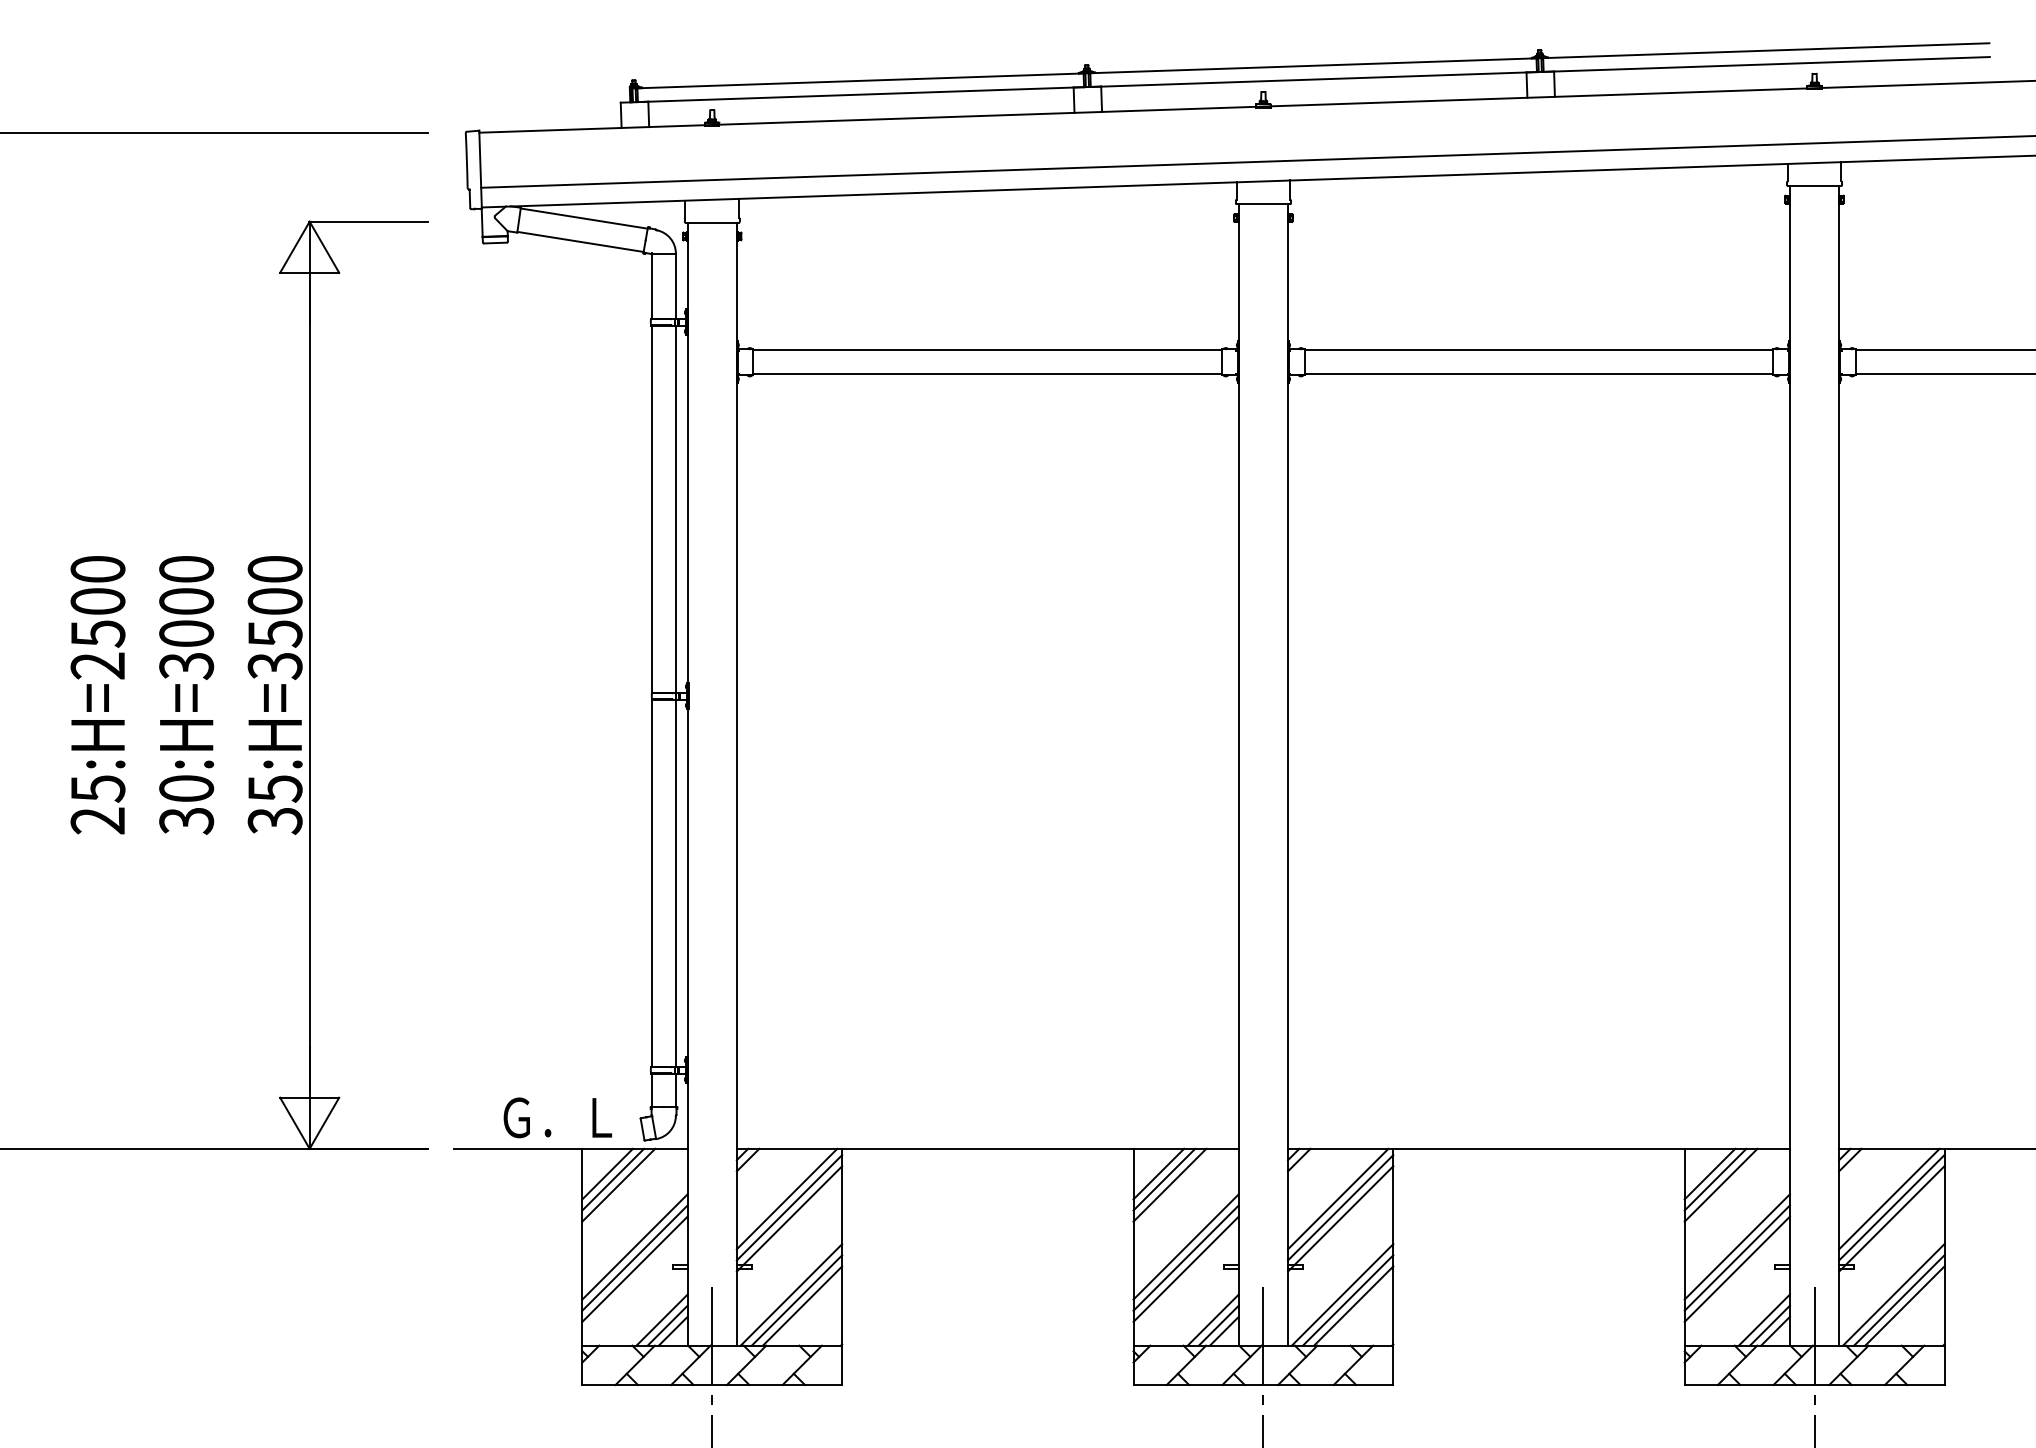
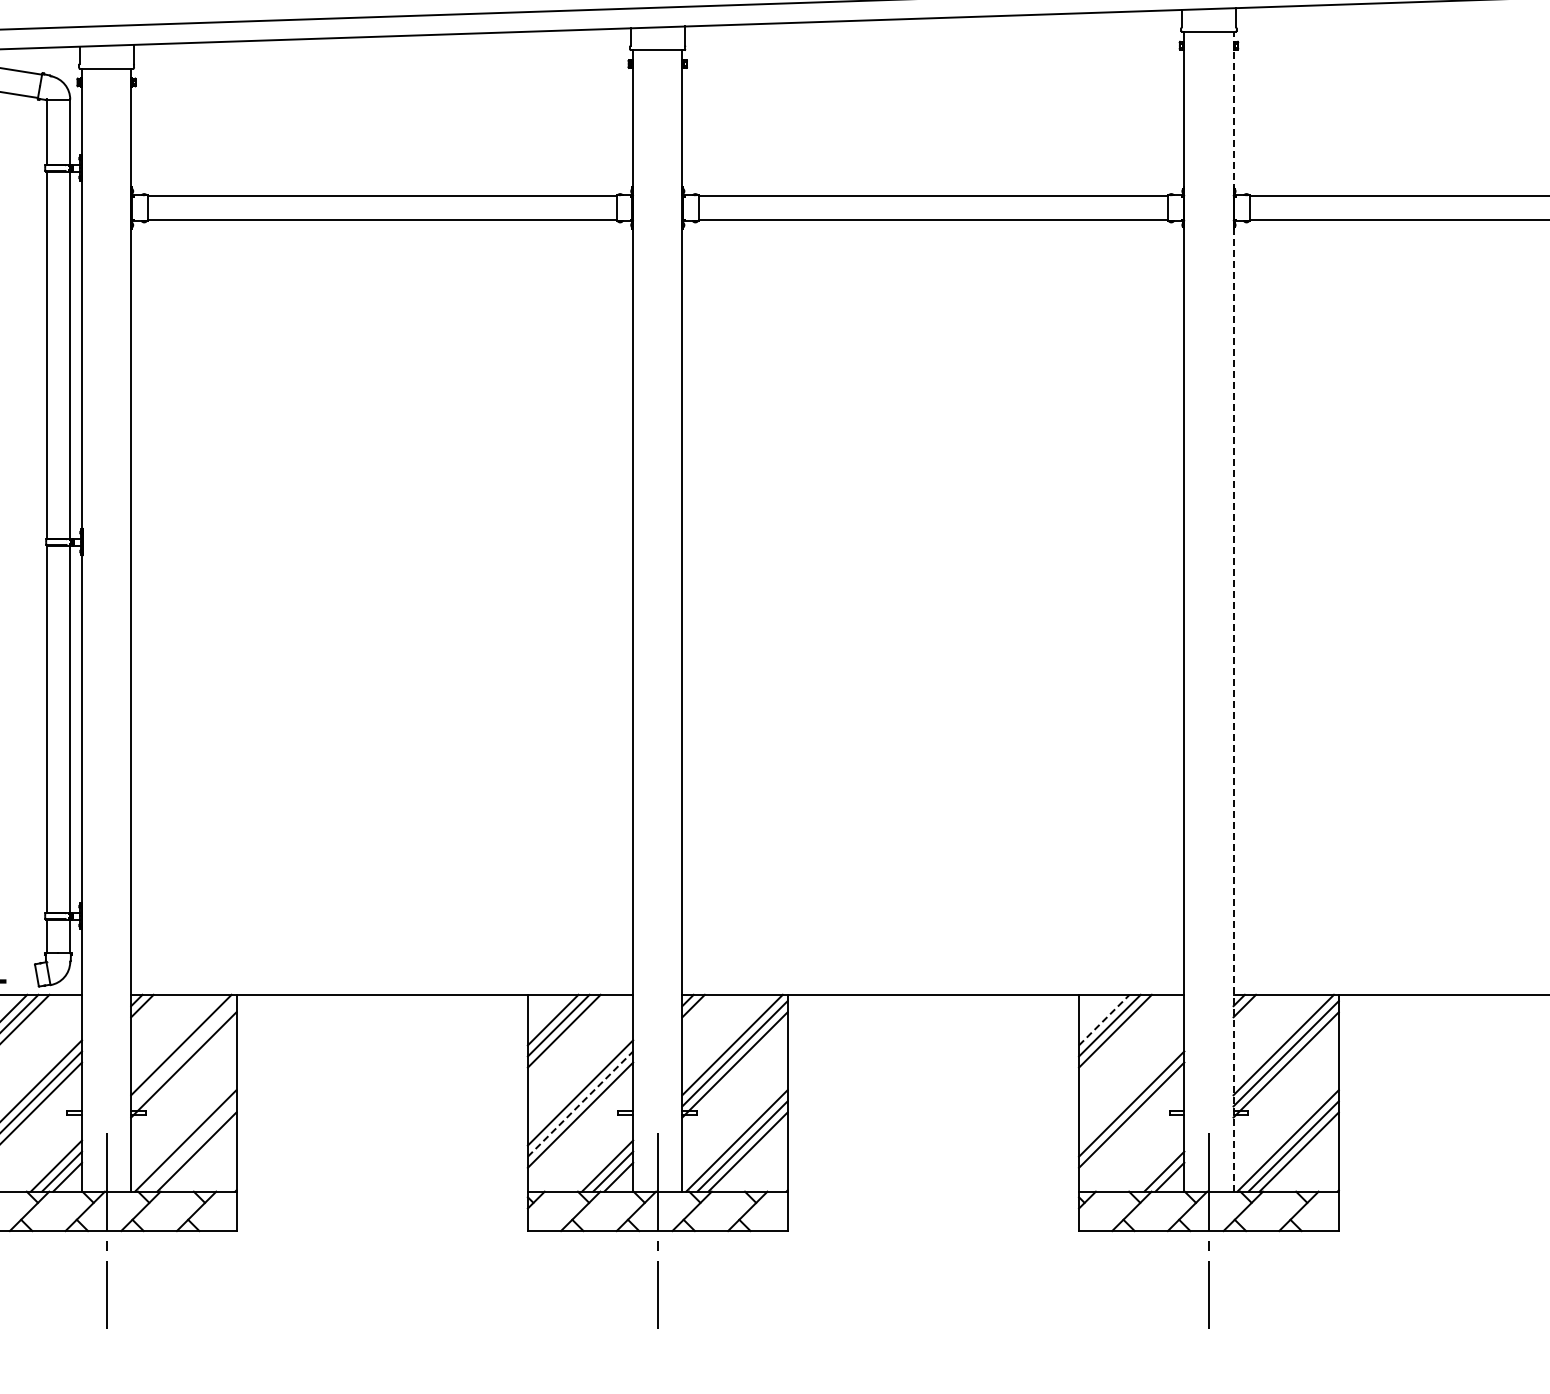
line: (1839, 765) -> (1233, 611), solid -> dashed
line: (1709, 1174) -> (1103, 1020), solid -> dashed
line: (789, 1207) -> (183, 1053), removed
line: (1736, 1246) -> (1130, 1092), removed
line: (1186, 1257) -> (580, 1103), solid -> dashed
line: (796, 1300) -> (190, 1146), removed
line: (1763, 1319) -> (1157, 1165), removed

